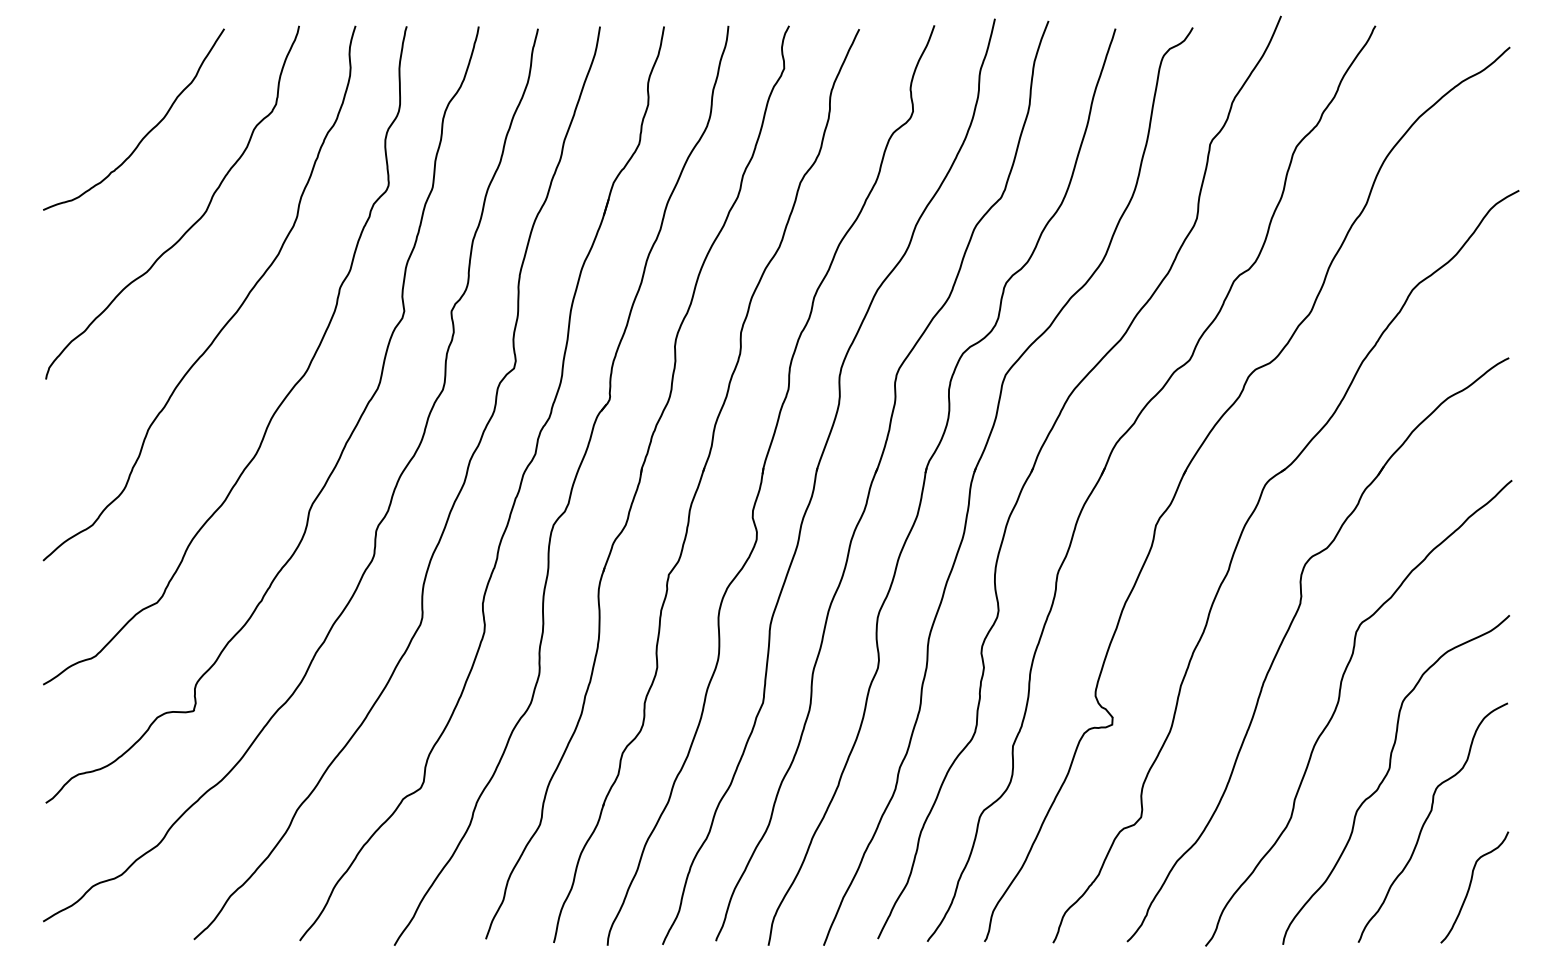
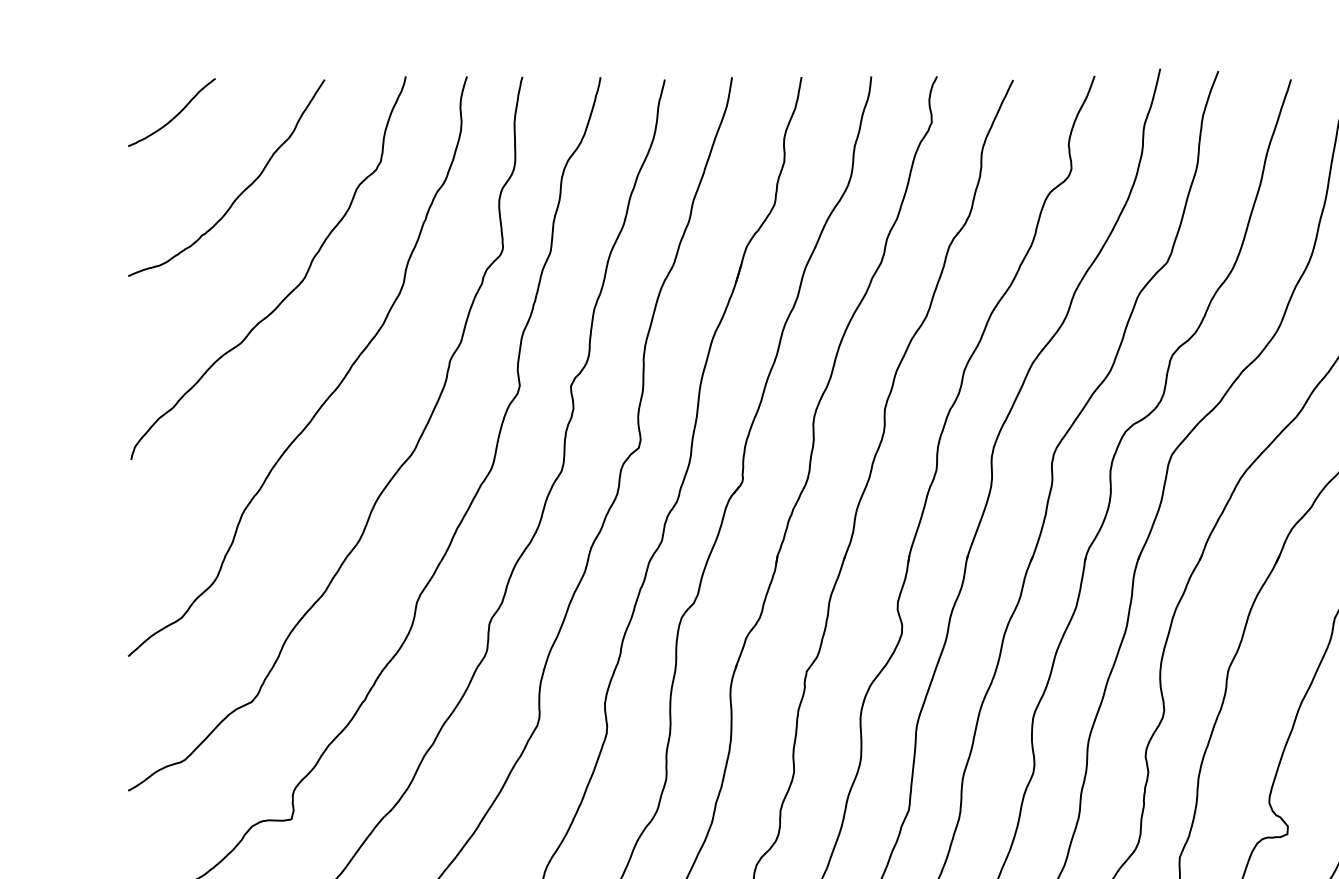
curve: (86, 61) -> (175, 115), added

